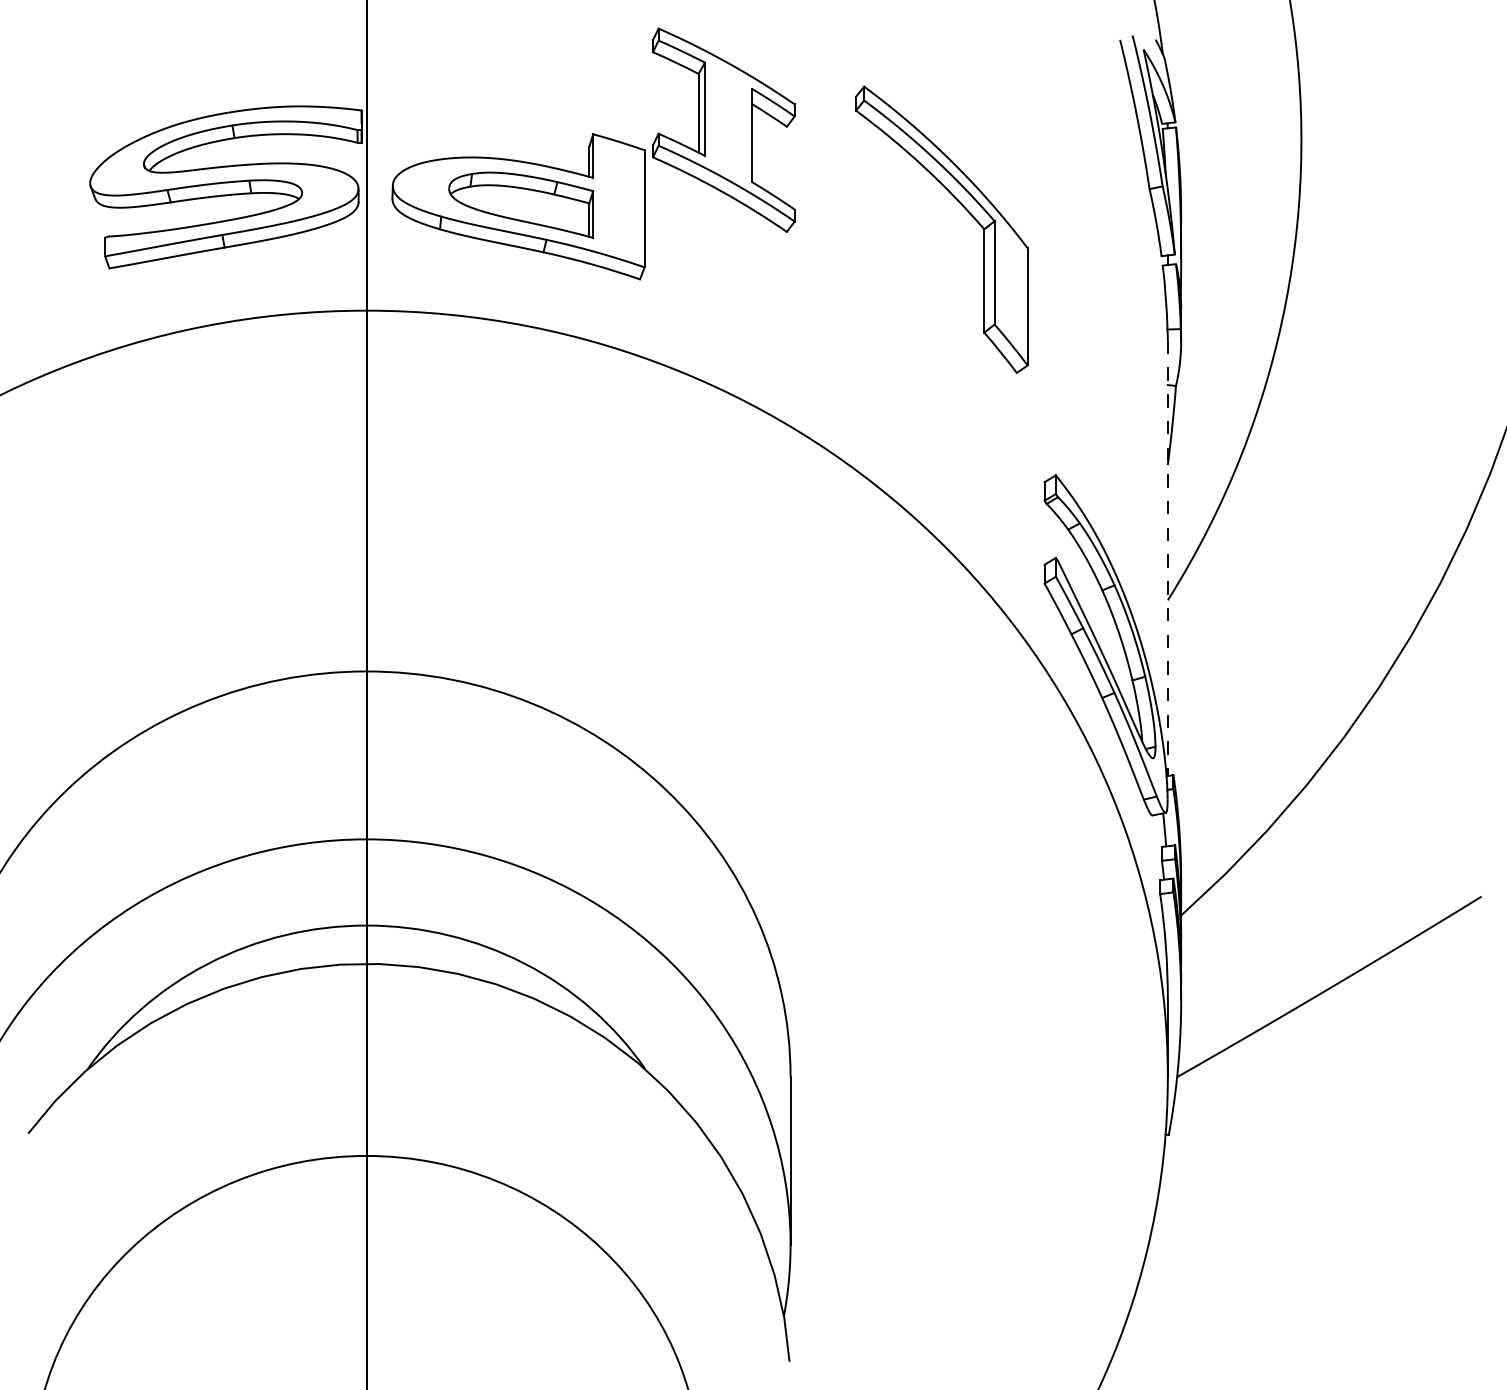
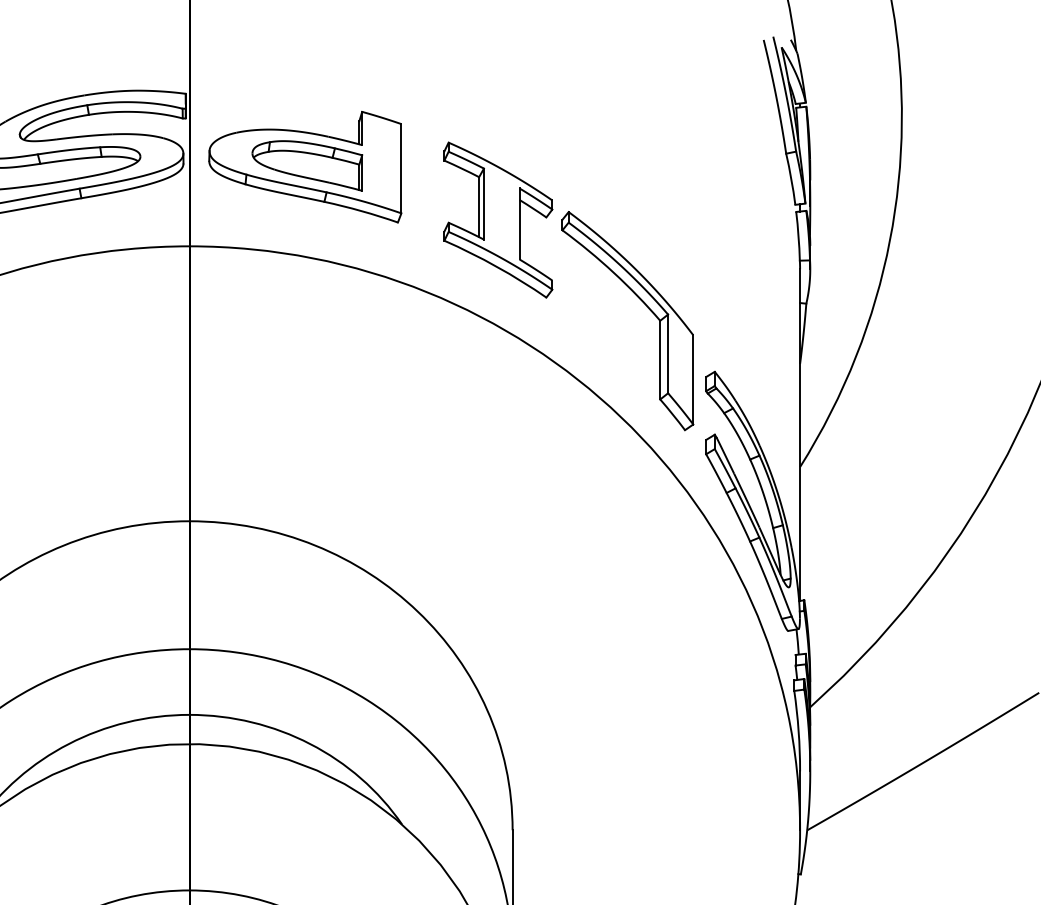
part: (723, 129) -> (498, 219), moved
part: (967, 212) -> (647, 307), moved
line: (1167, 558) -> (799, 435), dashed -> solid

